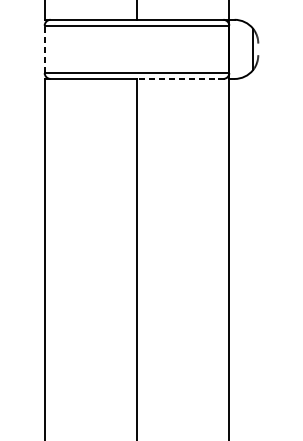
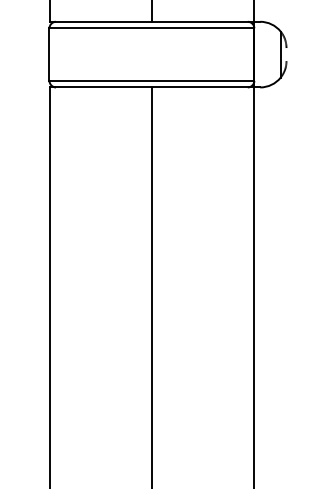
line: (44, 49) -> (49, 54), dashed -> solid
line: (185, 79) -> (205, 87), dashed -> solid

